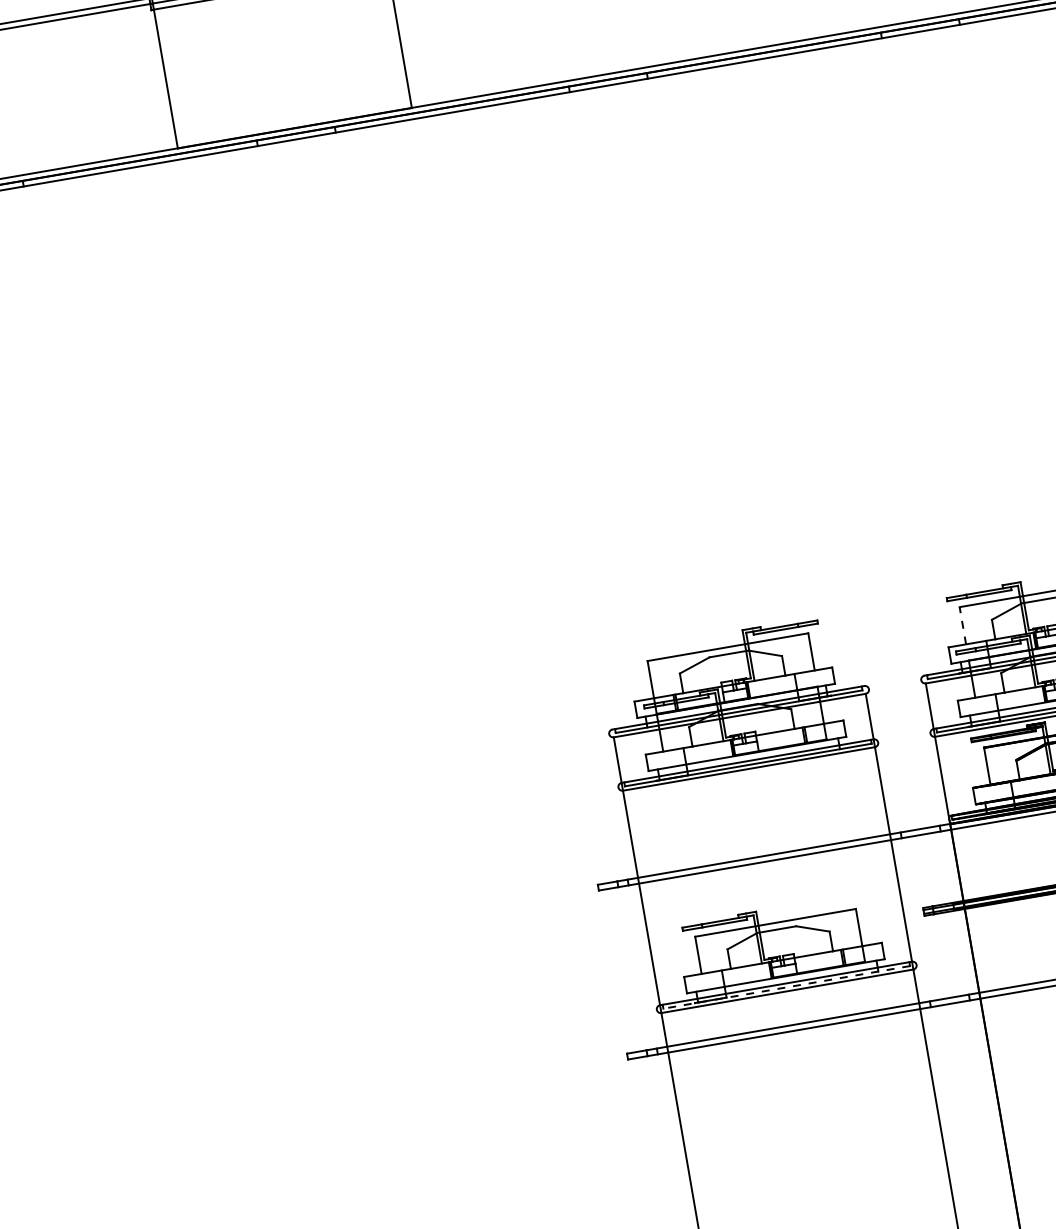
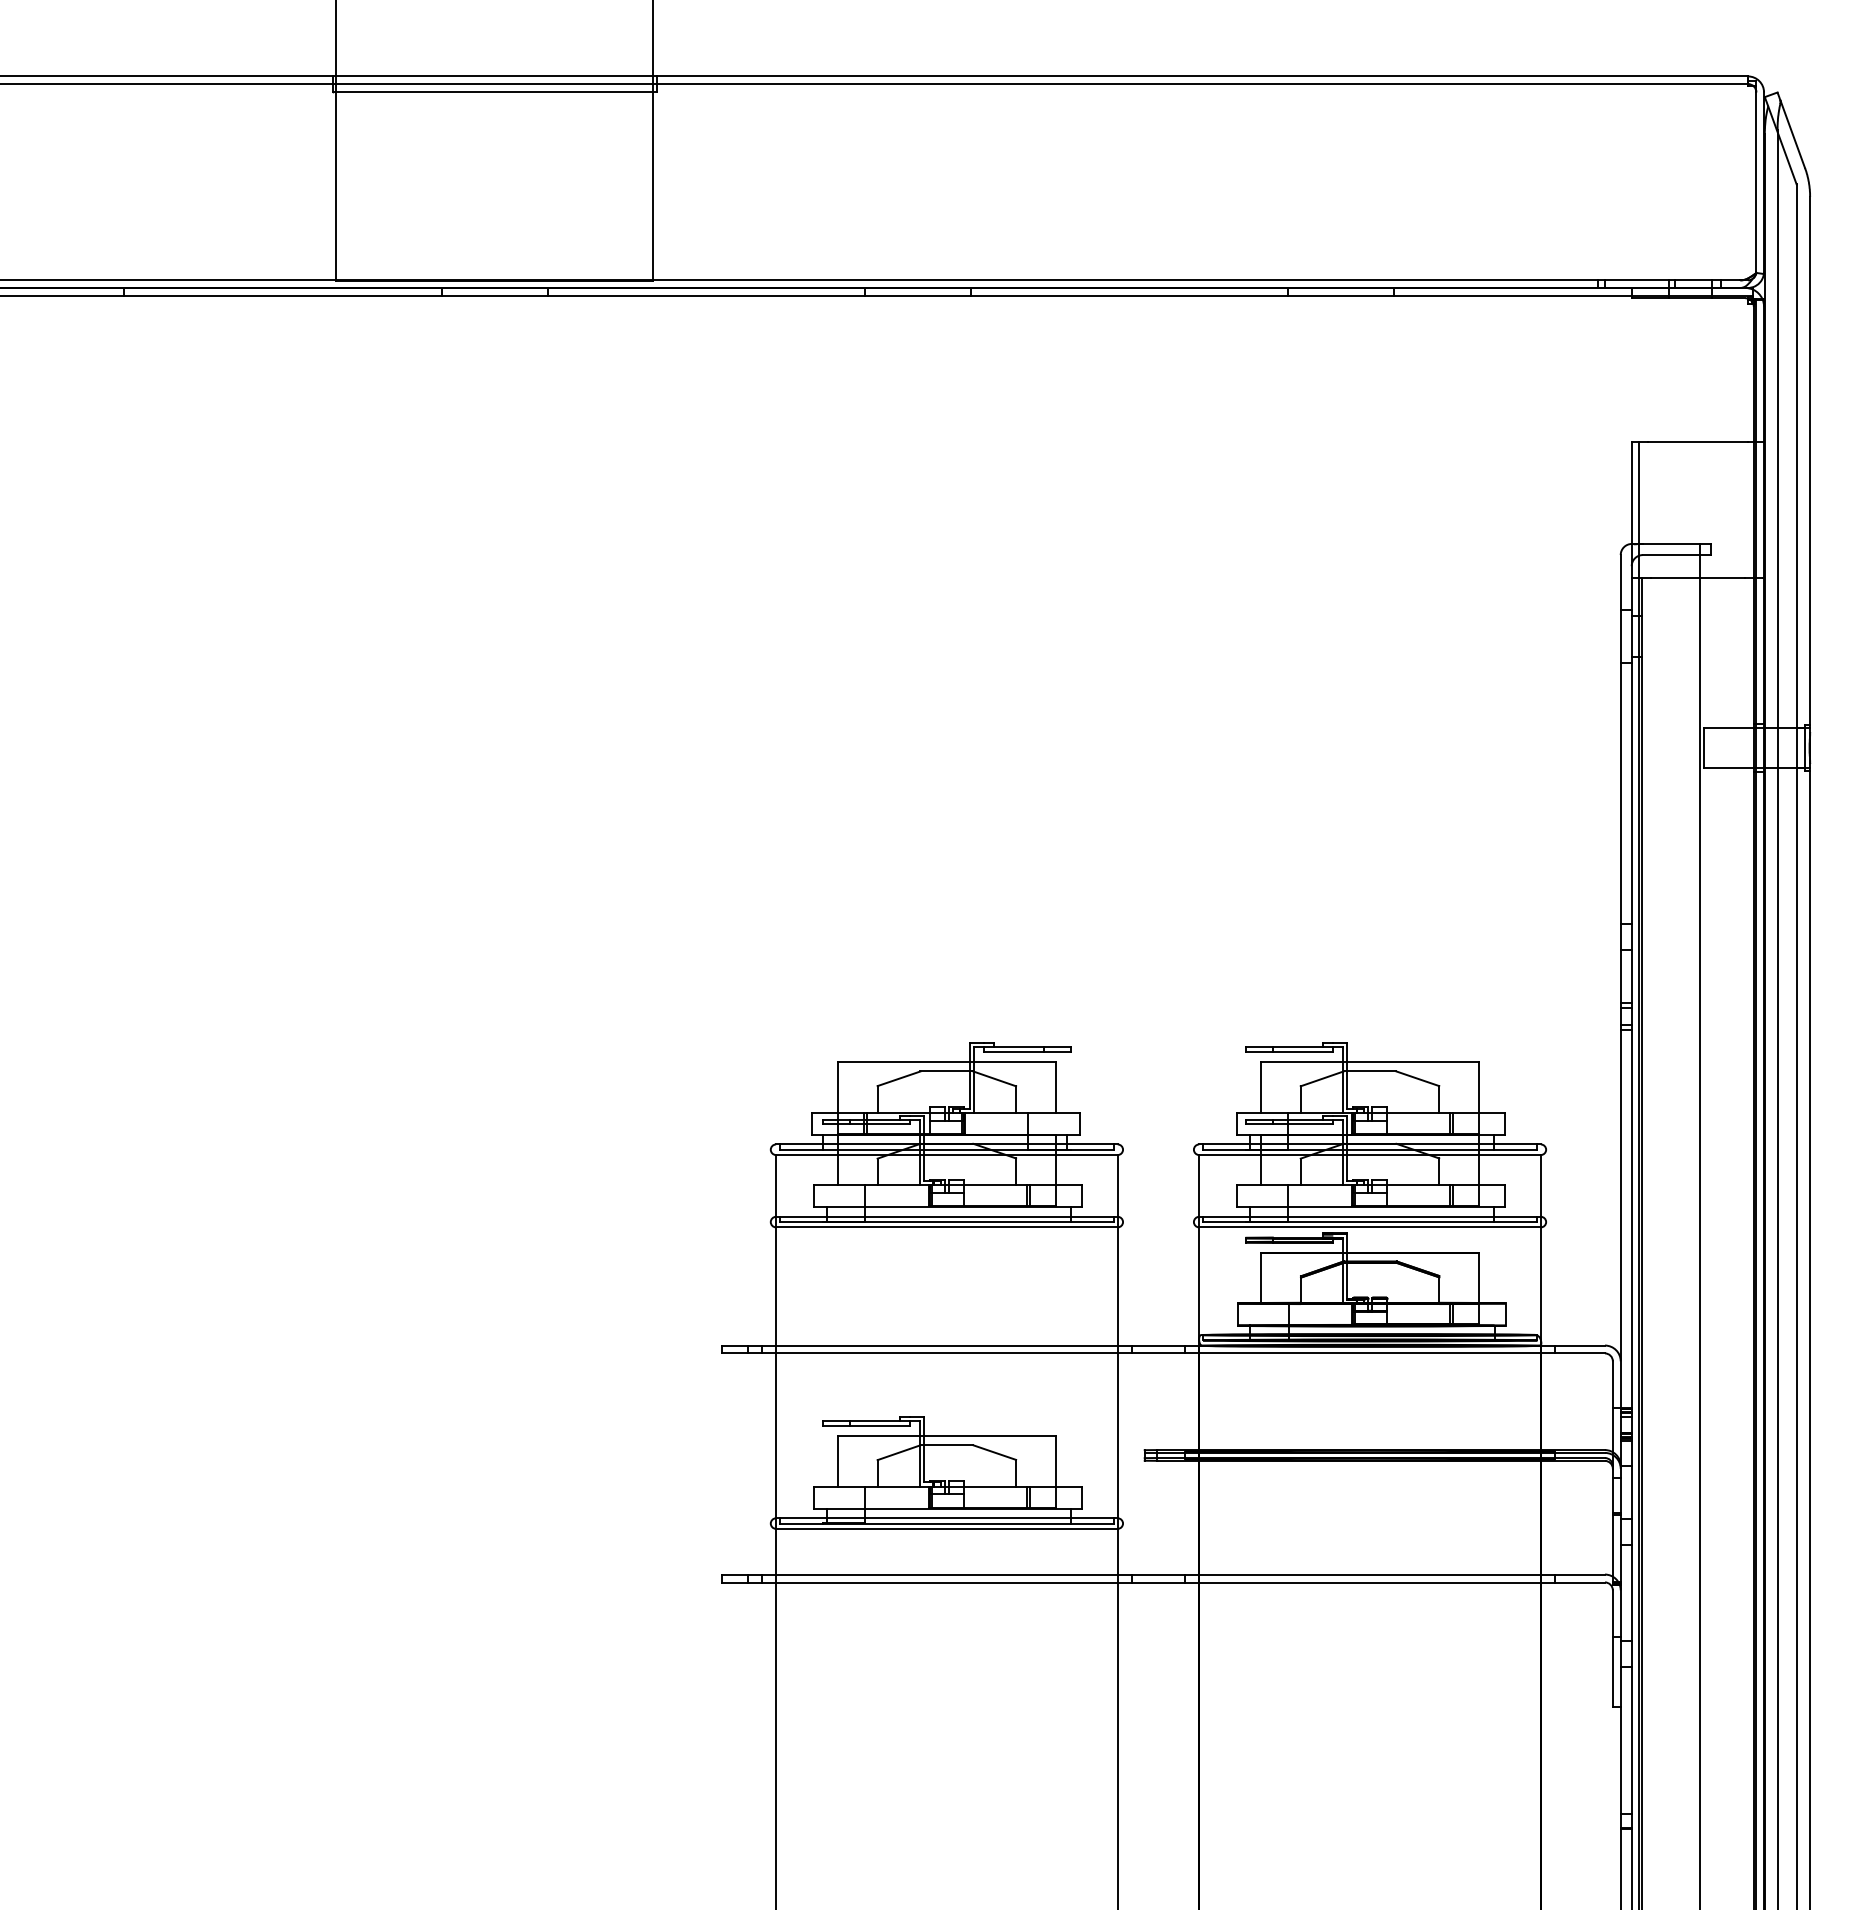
line: (963, 625) -> (1261, 1087), dashed -> solid
line: (786, 987) -> (946, 1523), dashed -> solid

